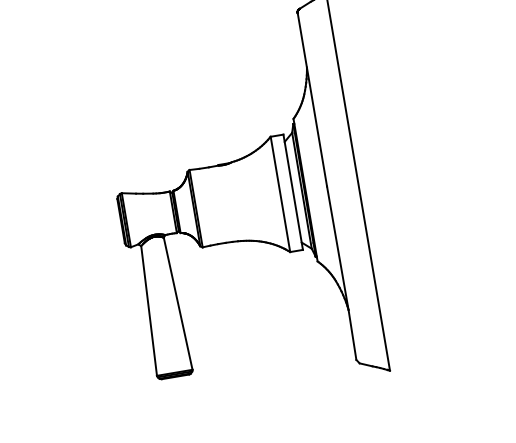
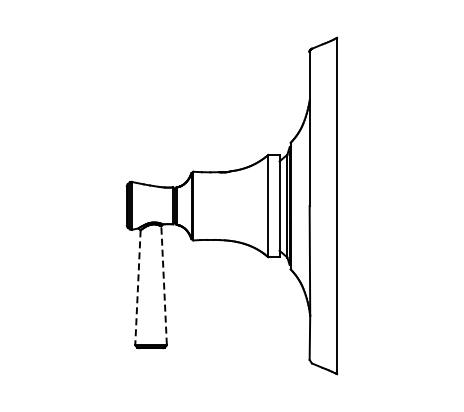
line: (178, 302) -> (164, 284), solid -> dashed
line: (148, 311) -> (137, 287), solid -> dashed

